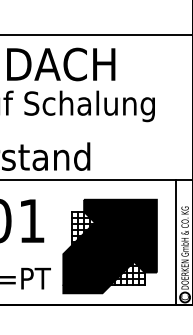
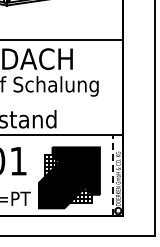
line: (176, 242) -> (112, 175), solid -> dashed

